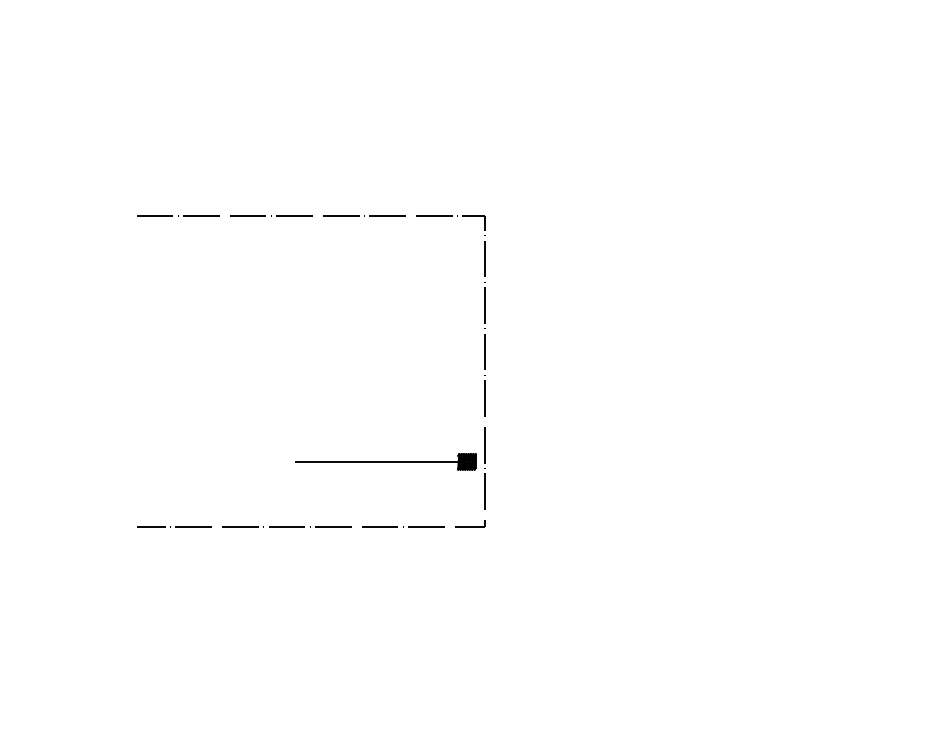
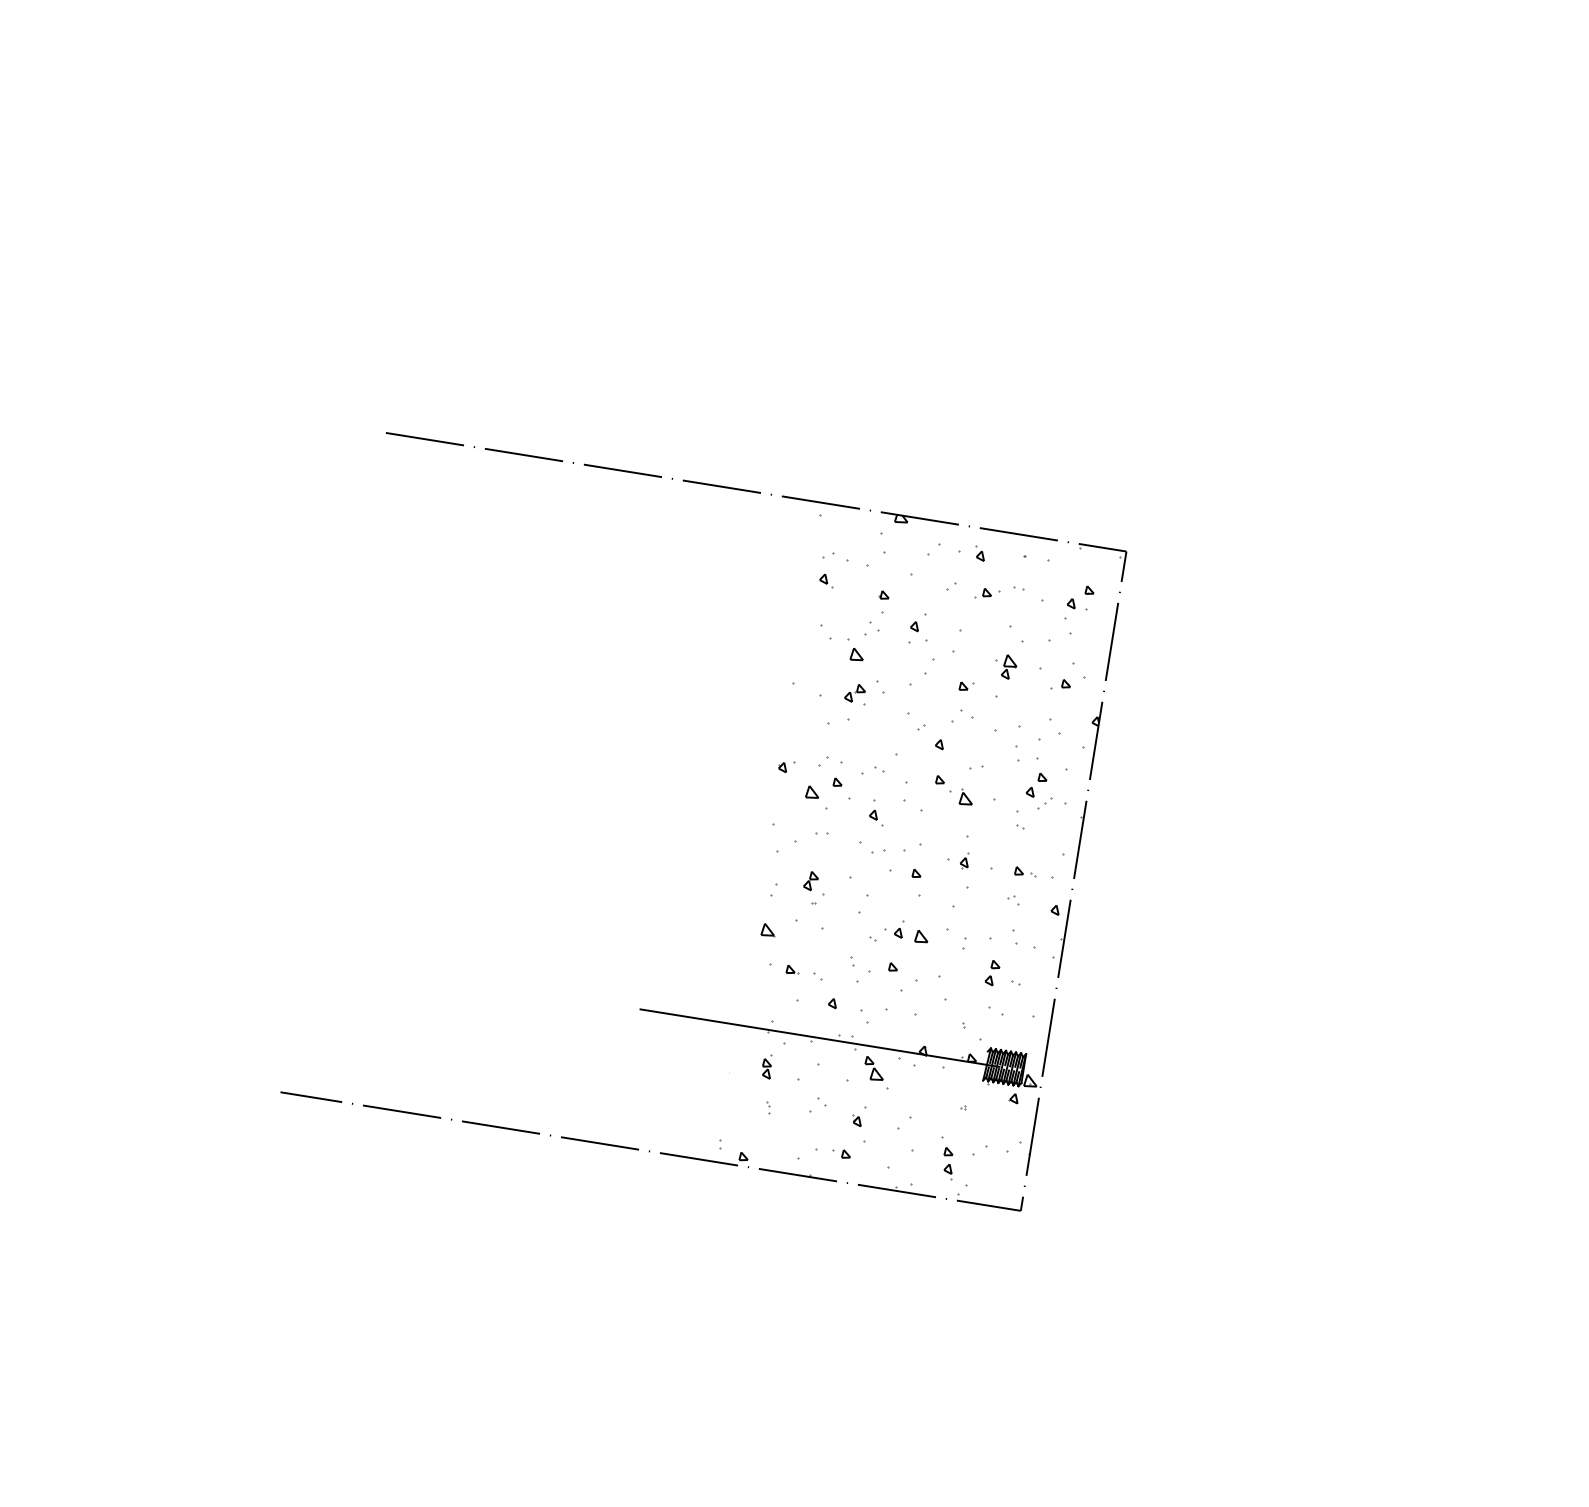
hatch: (412, 370) -> (920, 854), added

